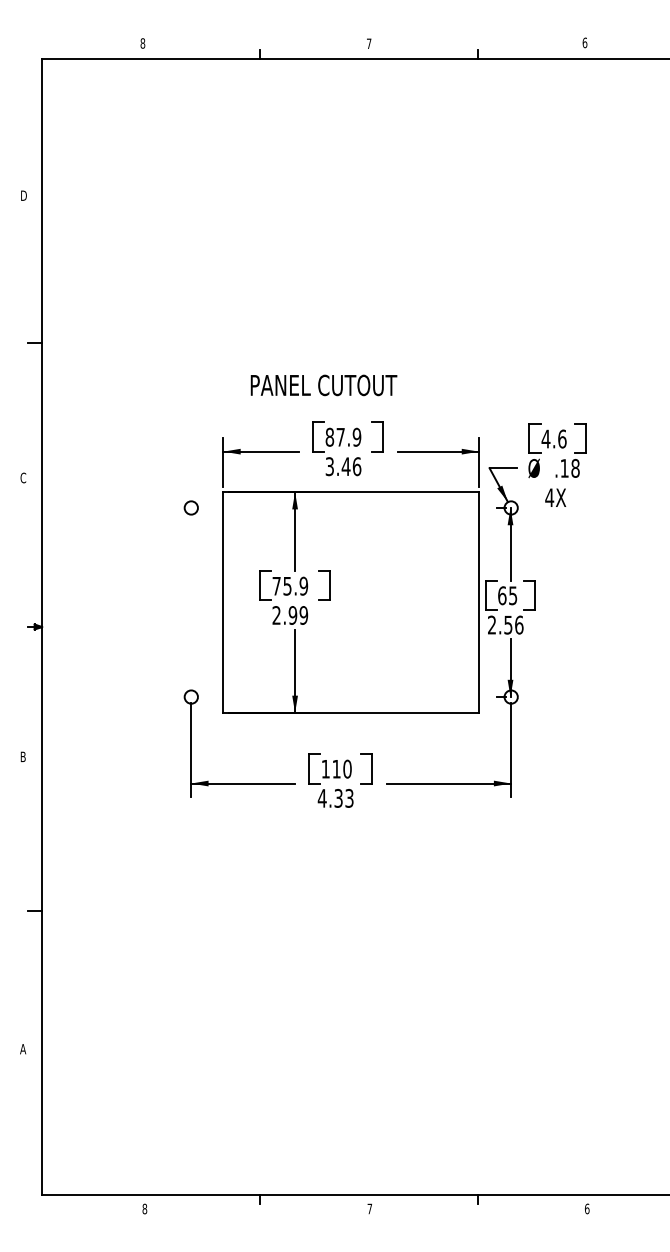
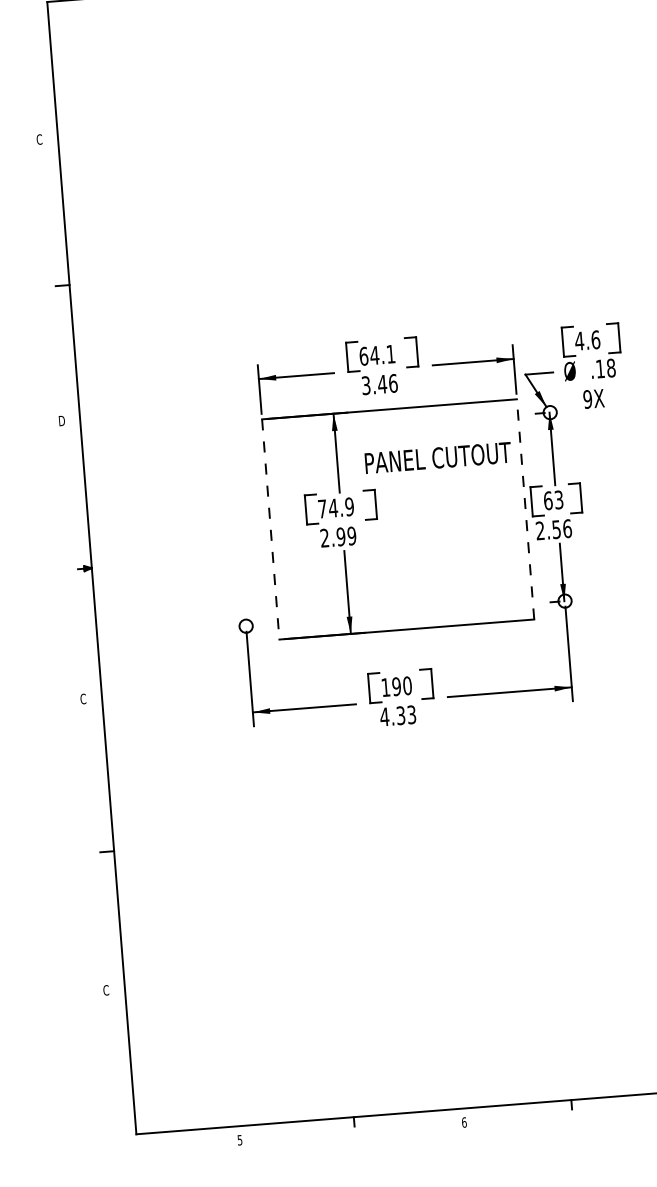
text: (23, 195) -> (39, 139), D -> C
text: (323, 385) -> (437, 458), moved
text: (343, 436) -> (377, 354), 87.9 -> 64.1
text: (23, 477) -> (61, 420), C -> D
text: (549, 497) -> (587, 399), 4X -> 9X
circle: (190, 507) -> (230, 437), removed
text: (287, 586) -> (333, 508), 75.9 -> 74.9
text: (513, 595) -> (559, 499), 65 -> 63
line: (479, 602) -> (526, 509), solid -> dashed
line: (223, 603) -> (270, 530), solid -> dashed
text: (22, 756) -> (82, 698), B -> C
text: (336, 768) -> (396, 686), 110 -> 190
text: (23, 1048) -> (106, 989), A -> C
text: (144, 1208) -> (239, 1139), 8 -> 5
text: (369, 1208) -> (463, 1122), 7 -> 6

